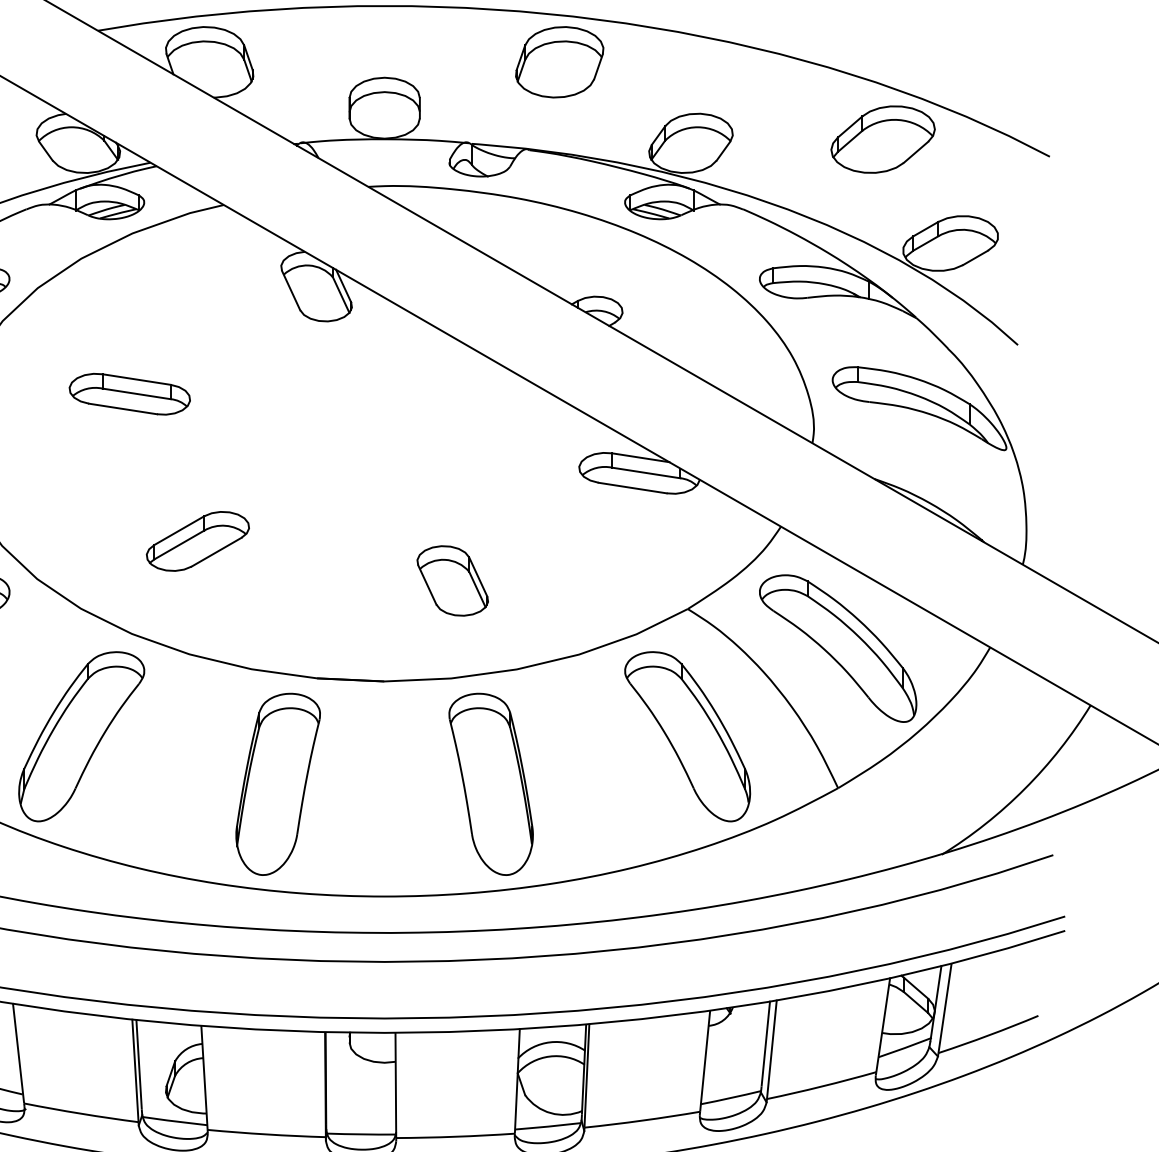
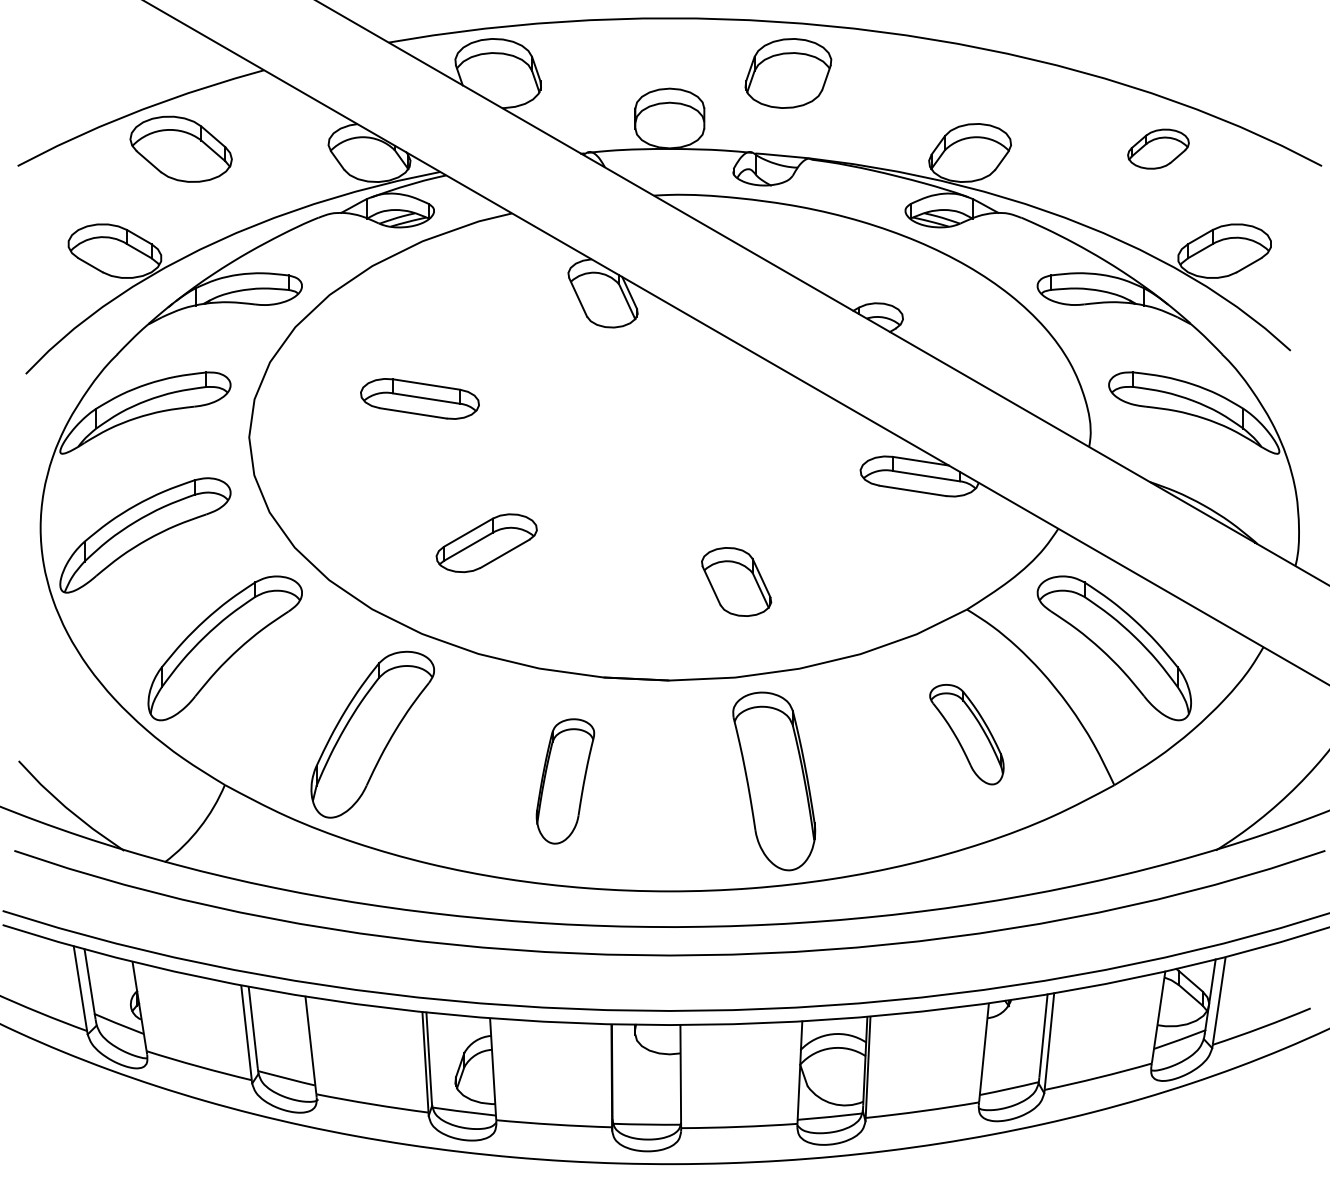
part: (559, 62) -> (788, 73), moved
part: (883, 138) -> (1158, 148), size x0.6
part: (687, 736) -> (966, 734), size x0.6
part: (278, 784) -> (565, 781), size x0.7

